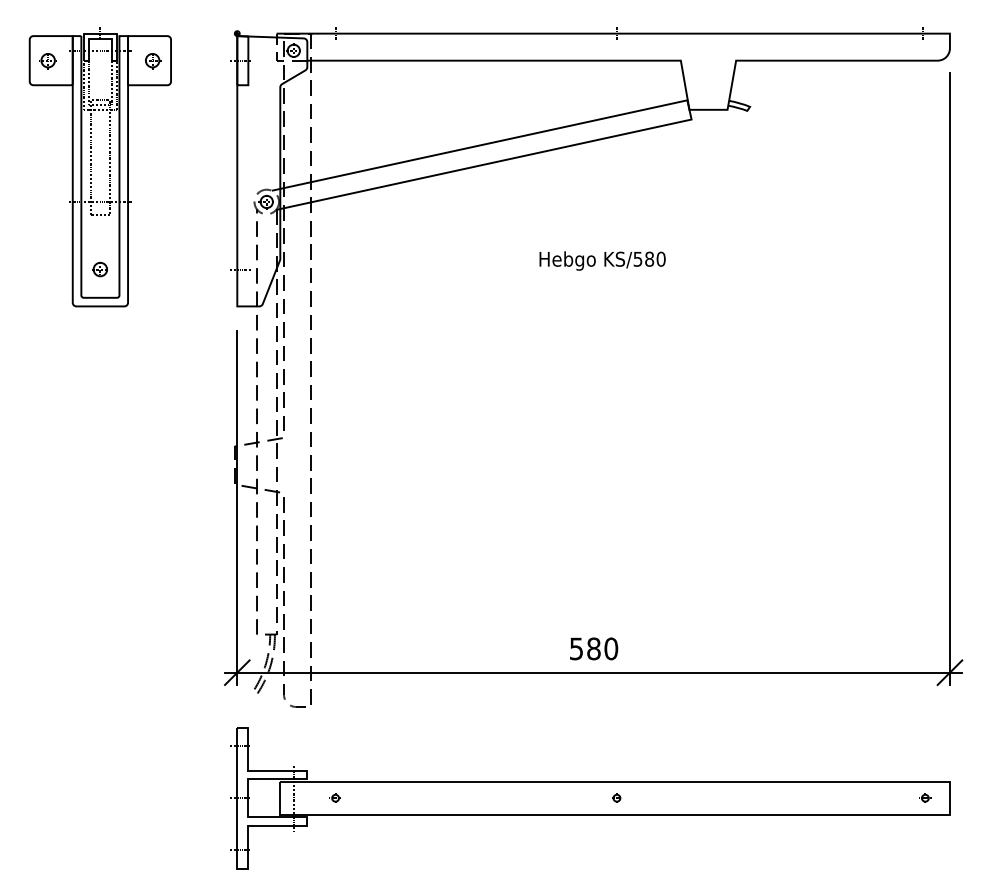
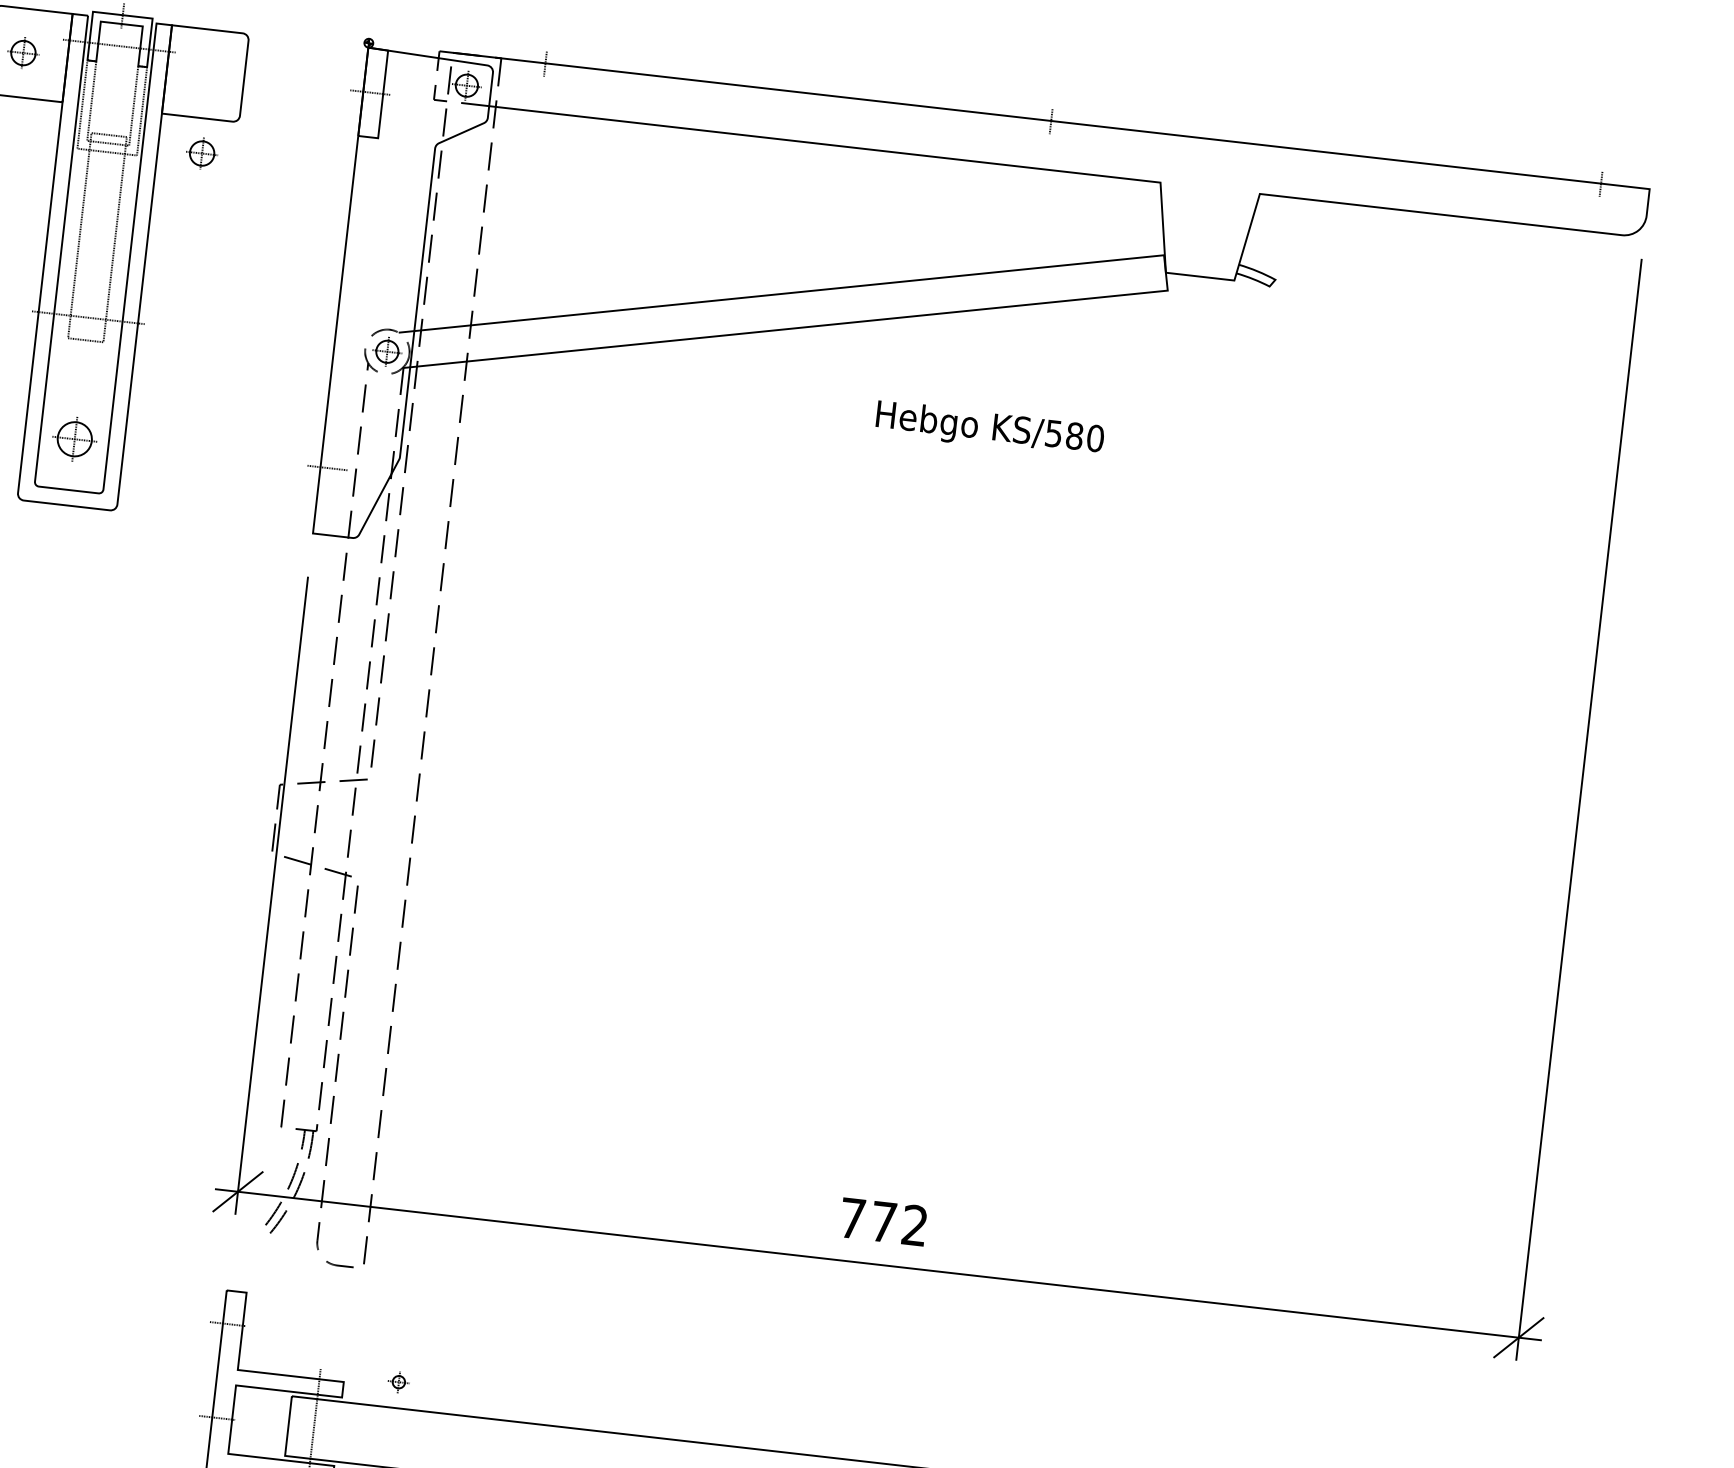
part: (153, 61) -> (203, 155), moved
text: (602, 260) -> (989, 428), moved
part: (99, 269) -> (72, 438), size x1.4
text: (594, 648) -> (884, 1221), 580 -> 772
part: (334, 797) -> (397, 1380), moved

